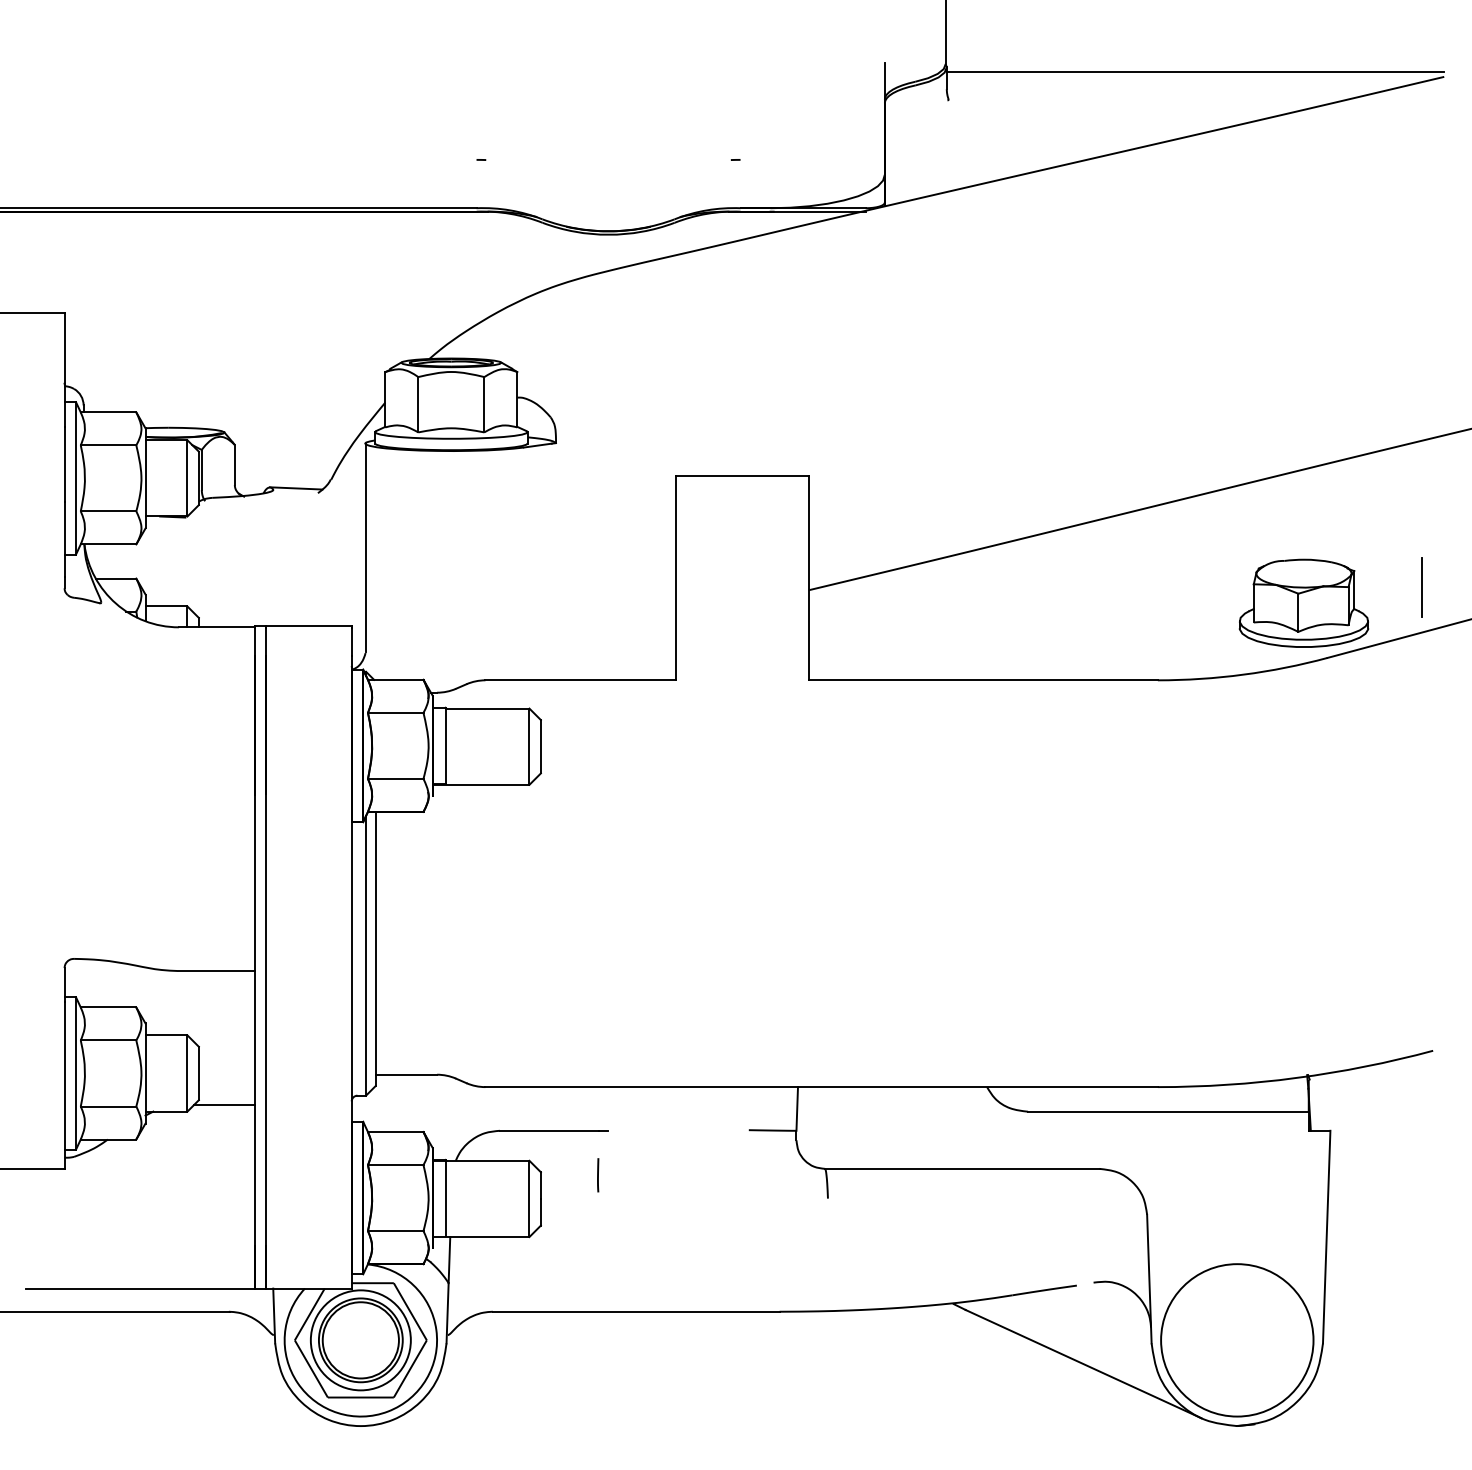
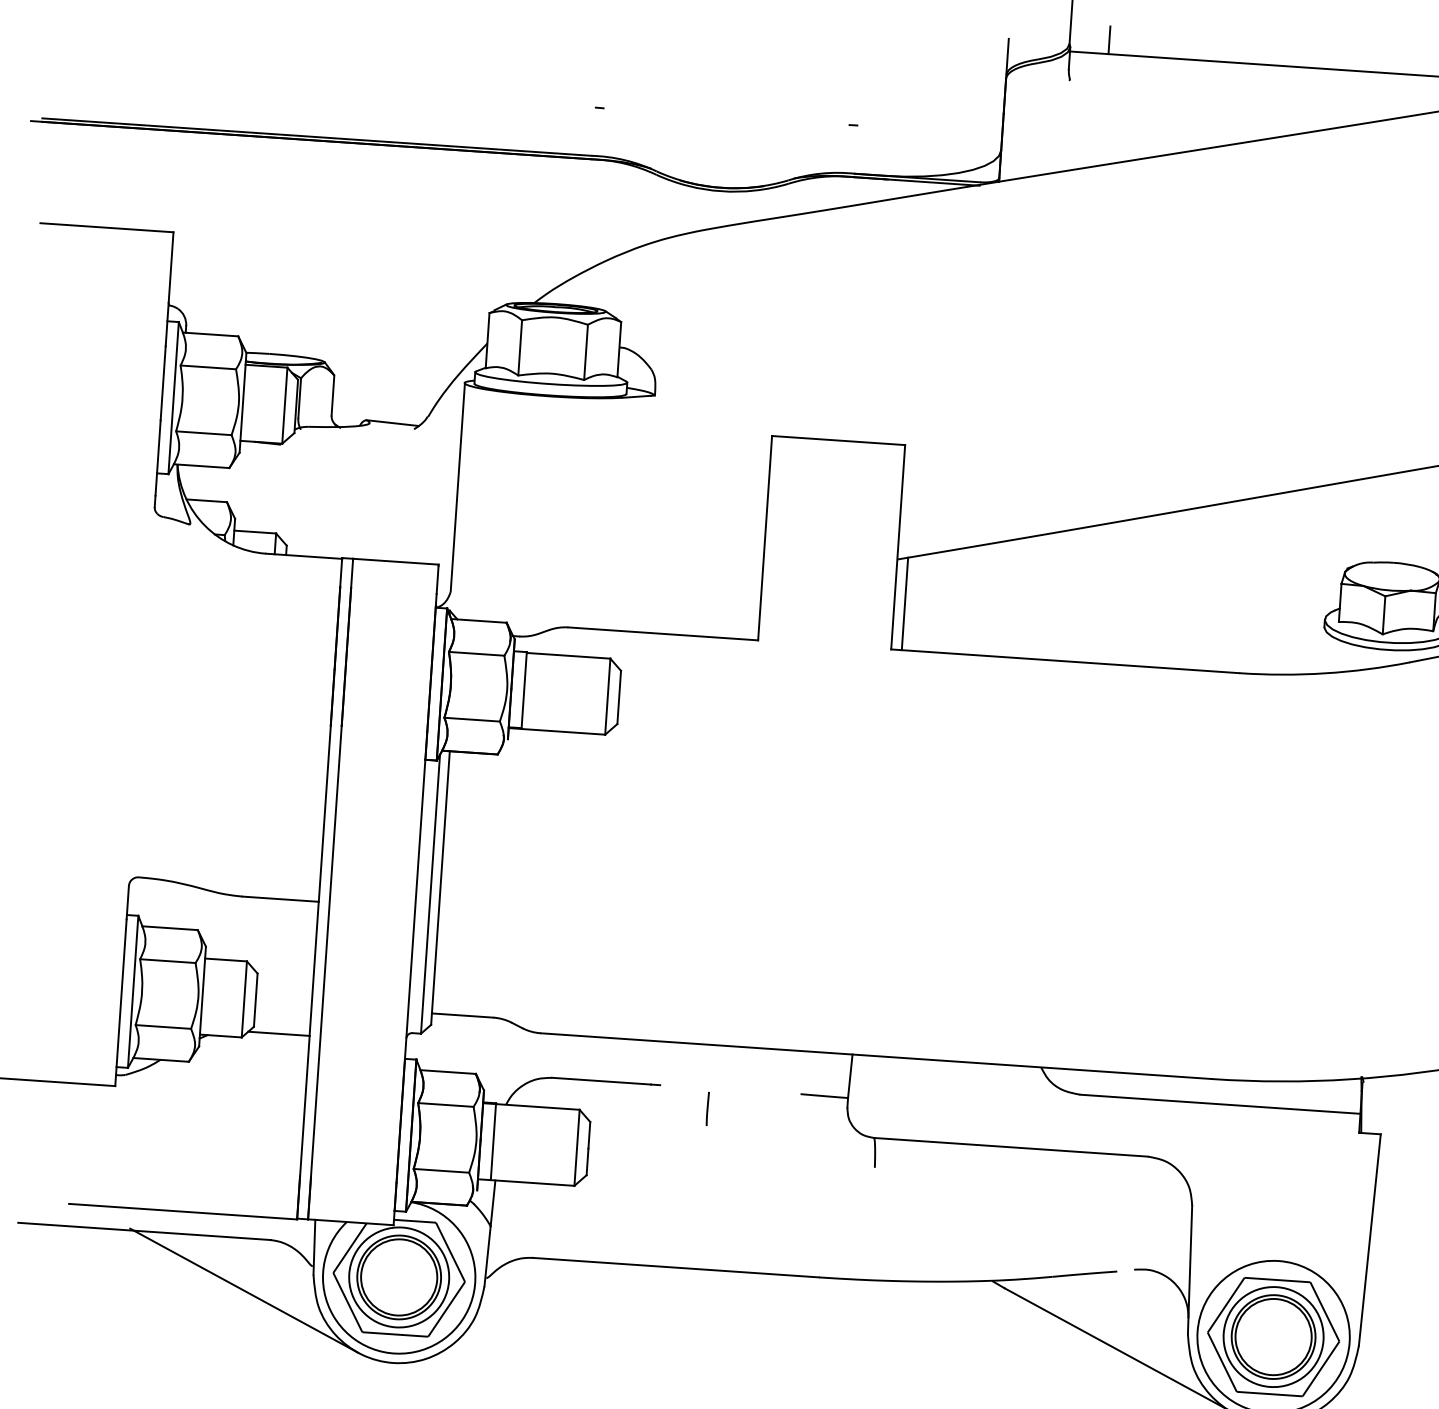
line: (985, 57) -> (1109, 40), added
line: (819, 633) -> (904, 603), added
line: (598, 1175) -> (707, 1109), moved
part: (1236, 1340) -> (1272, 1337), added
line: (207, 1363) -> (244, 1290), added

